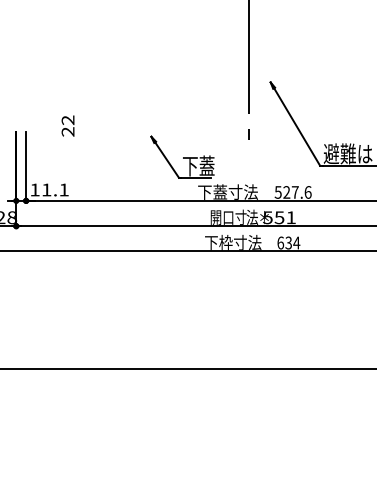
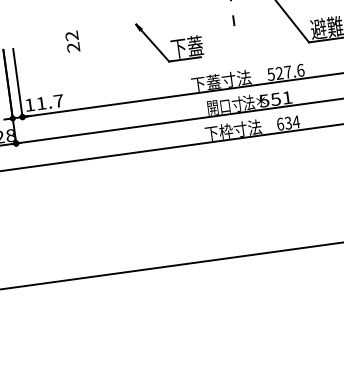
text: (67, 125) -> (72, 41), moved
part: (182, 156) -> (169, 39), moved
text: (63, 189) -> (57, 100), 11.1 -> 11.7

